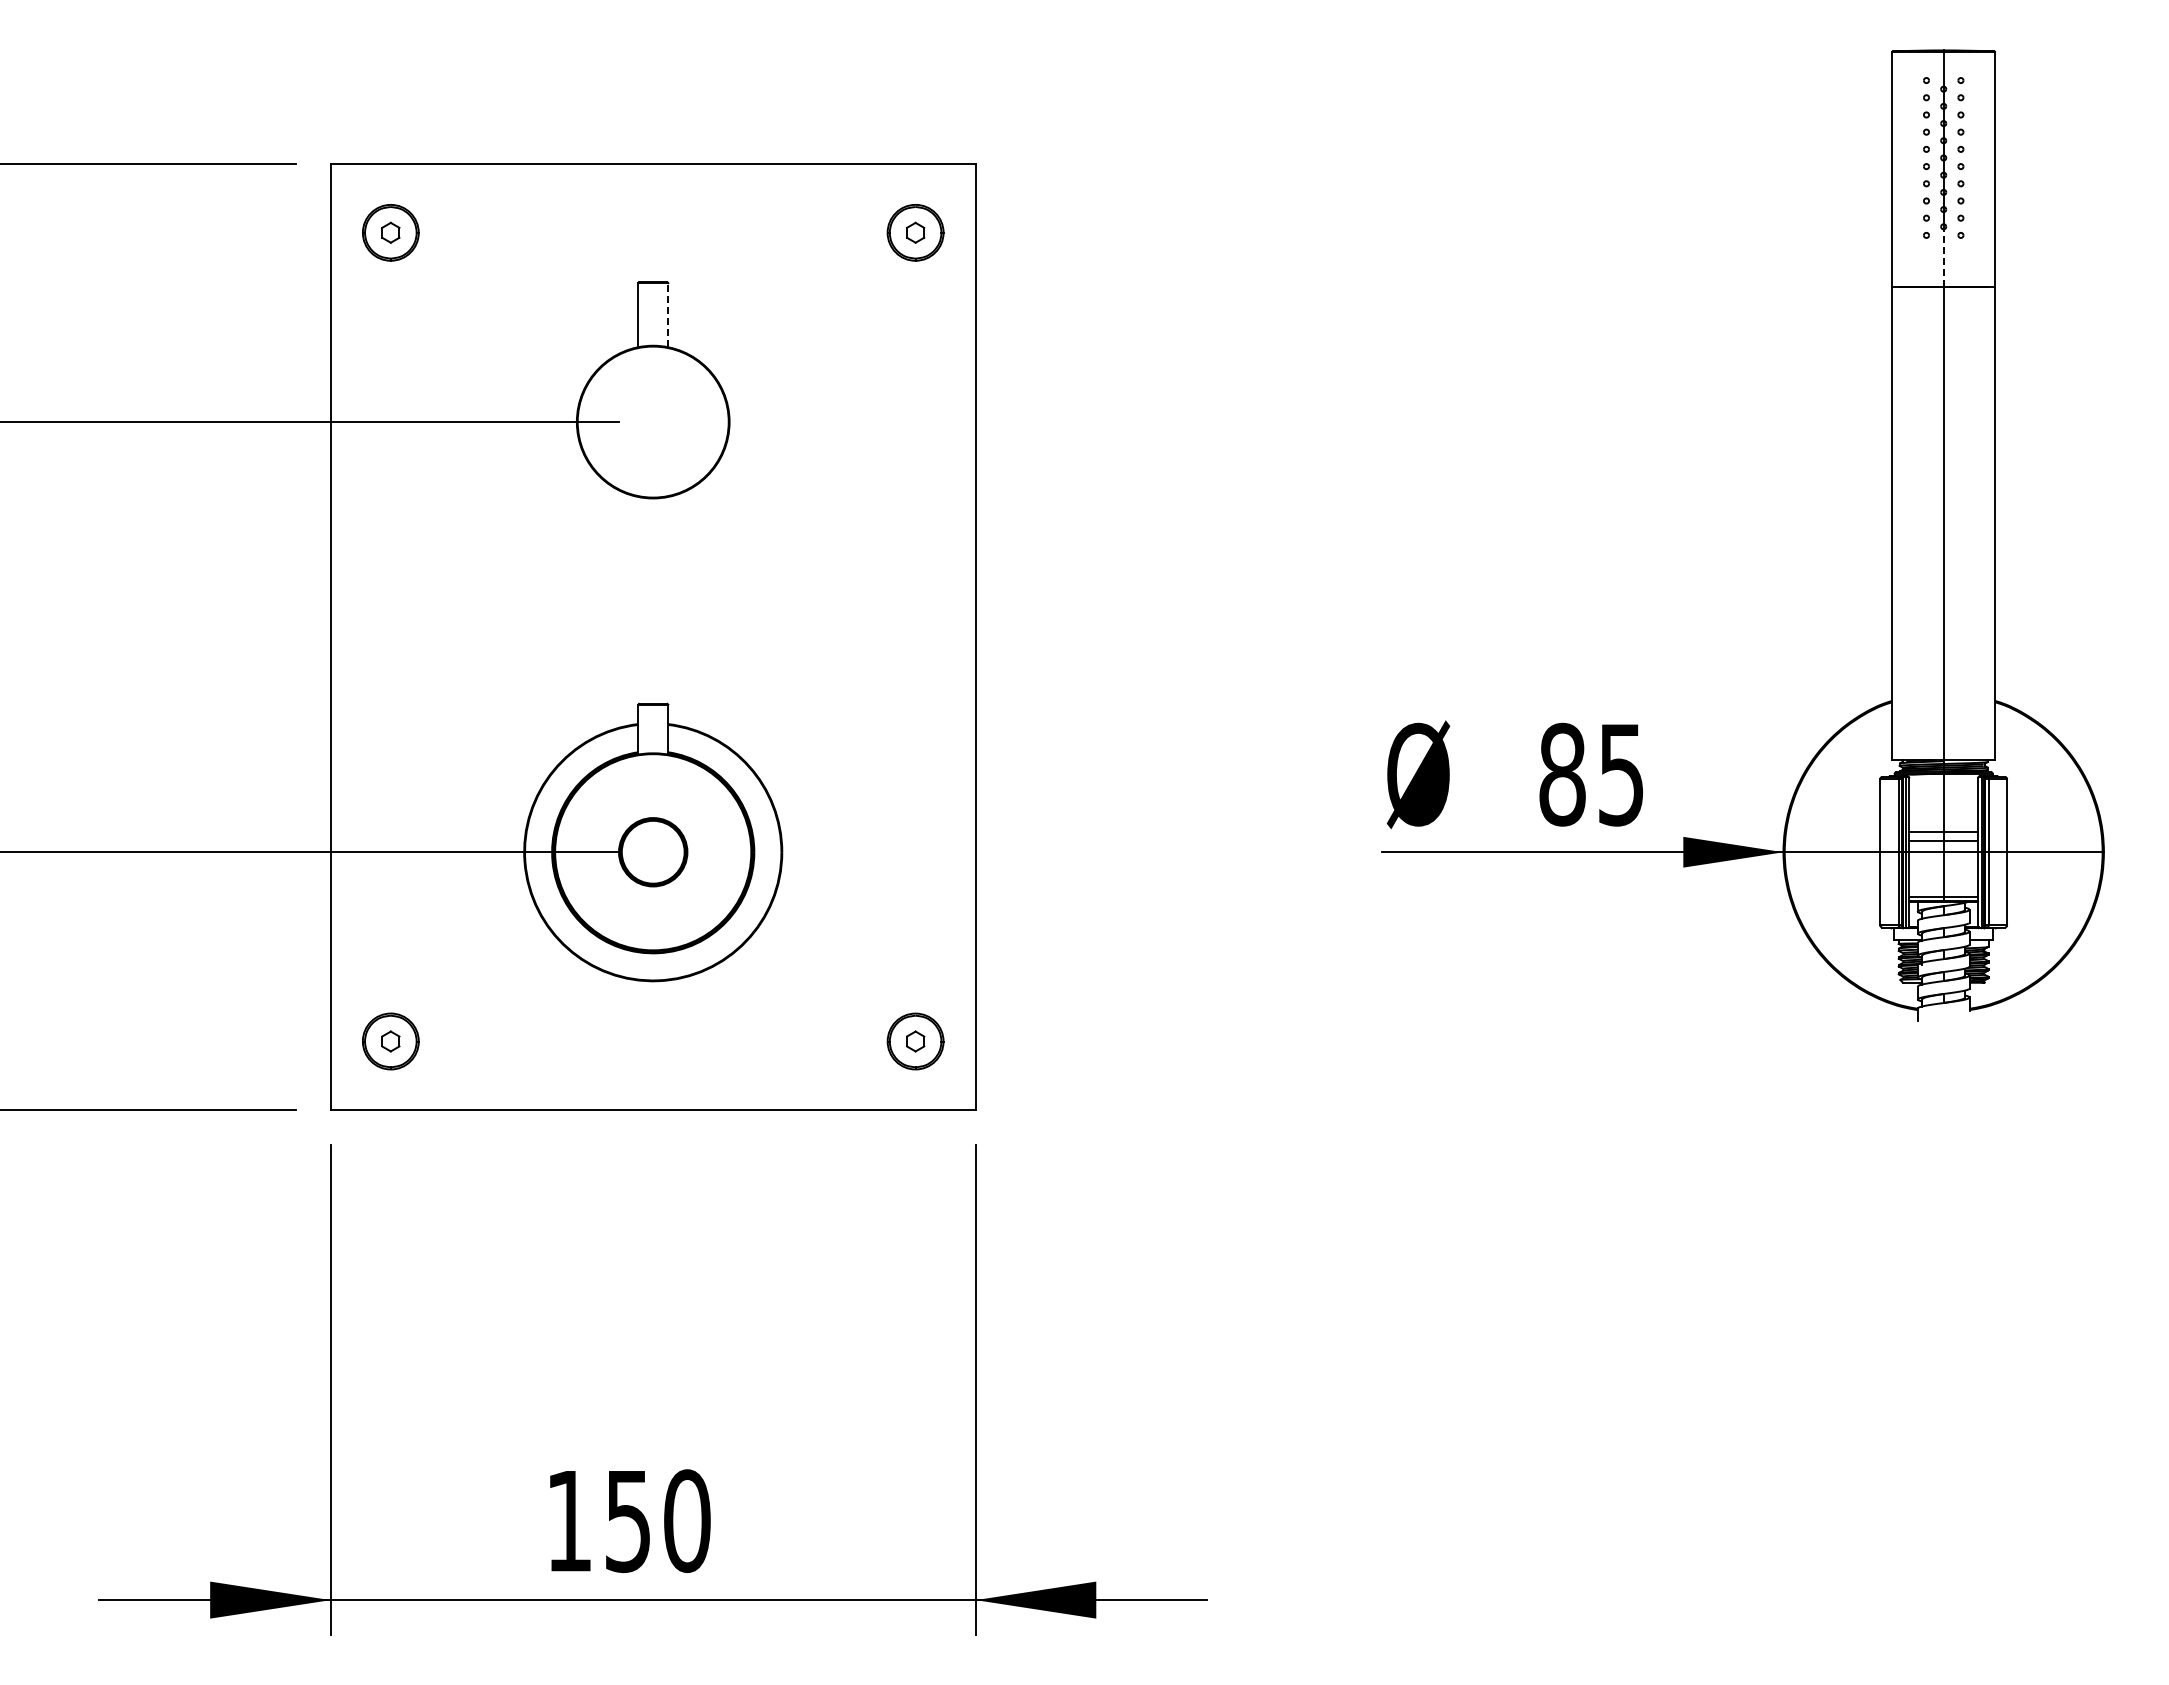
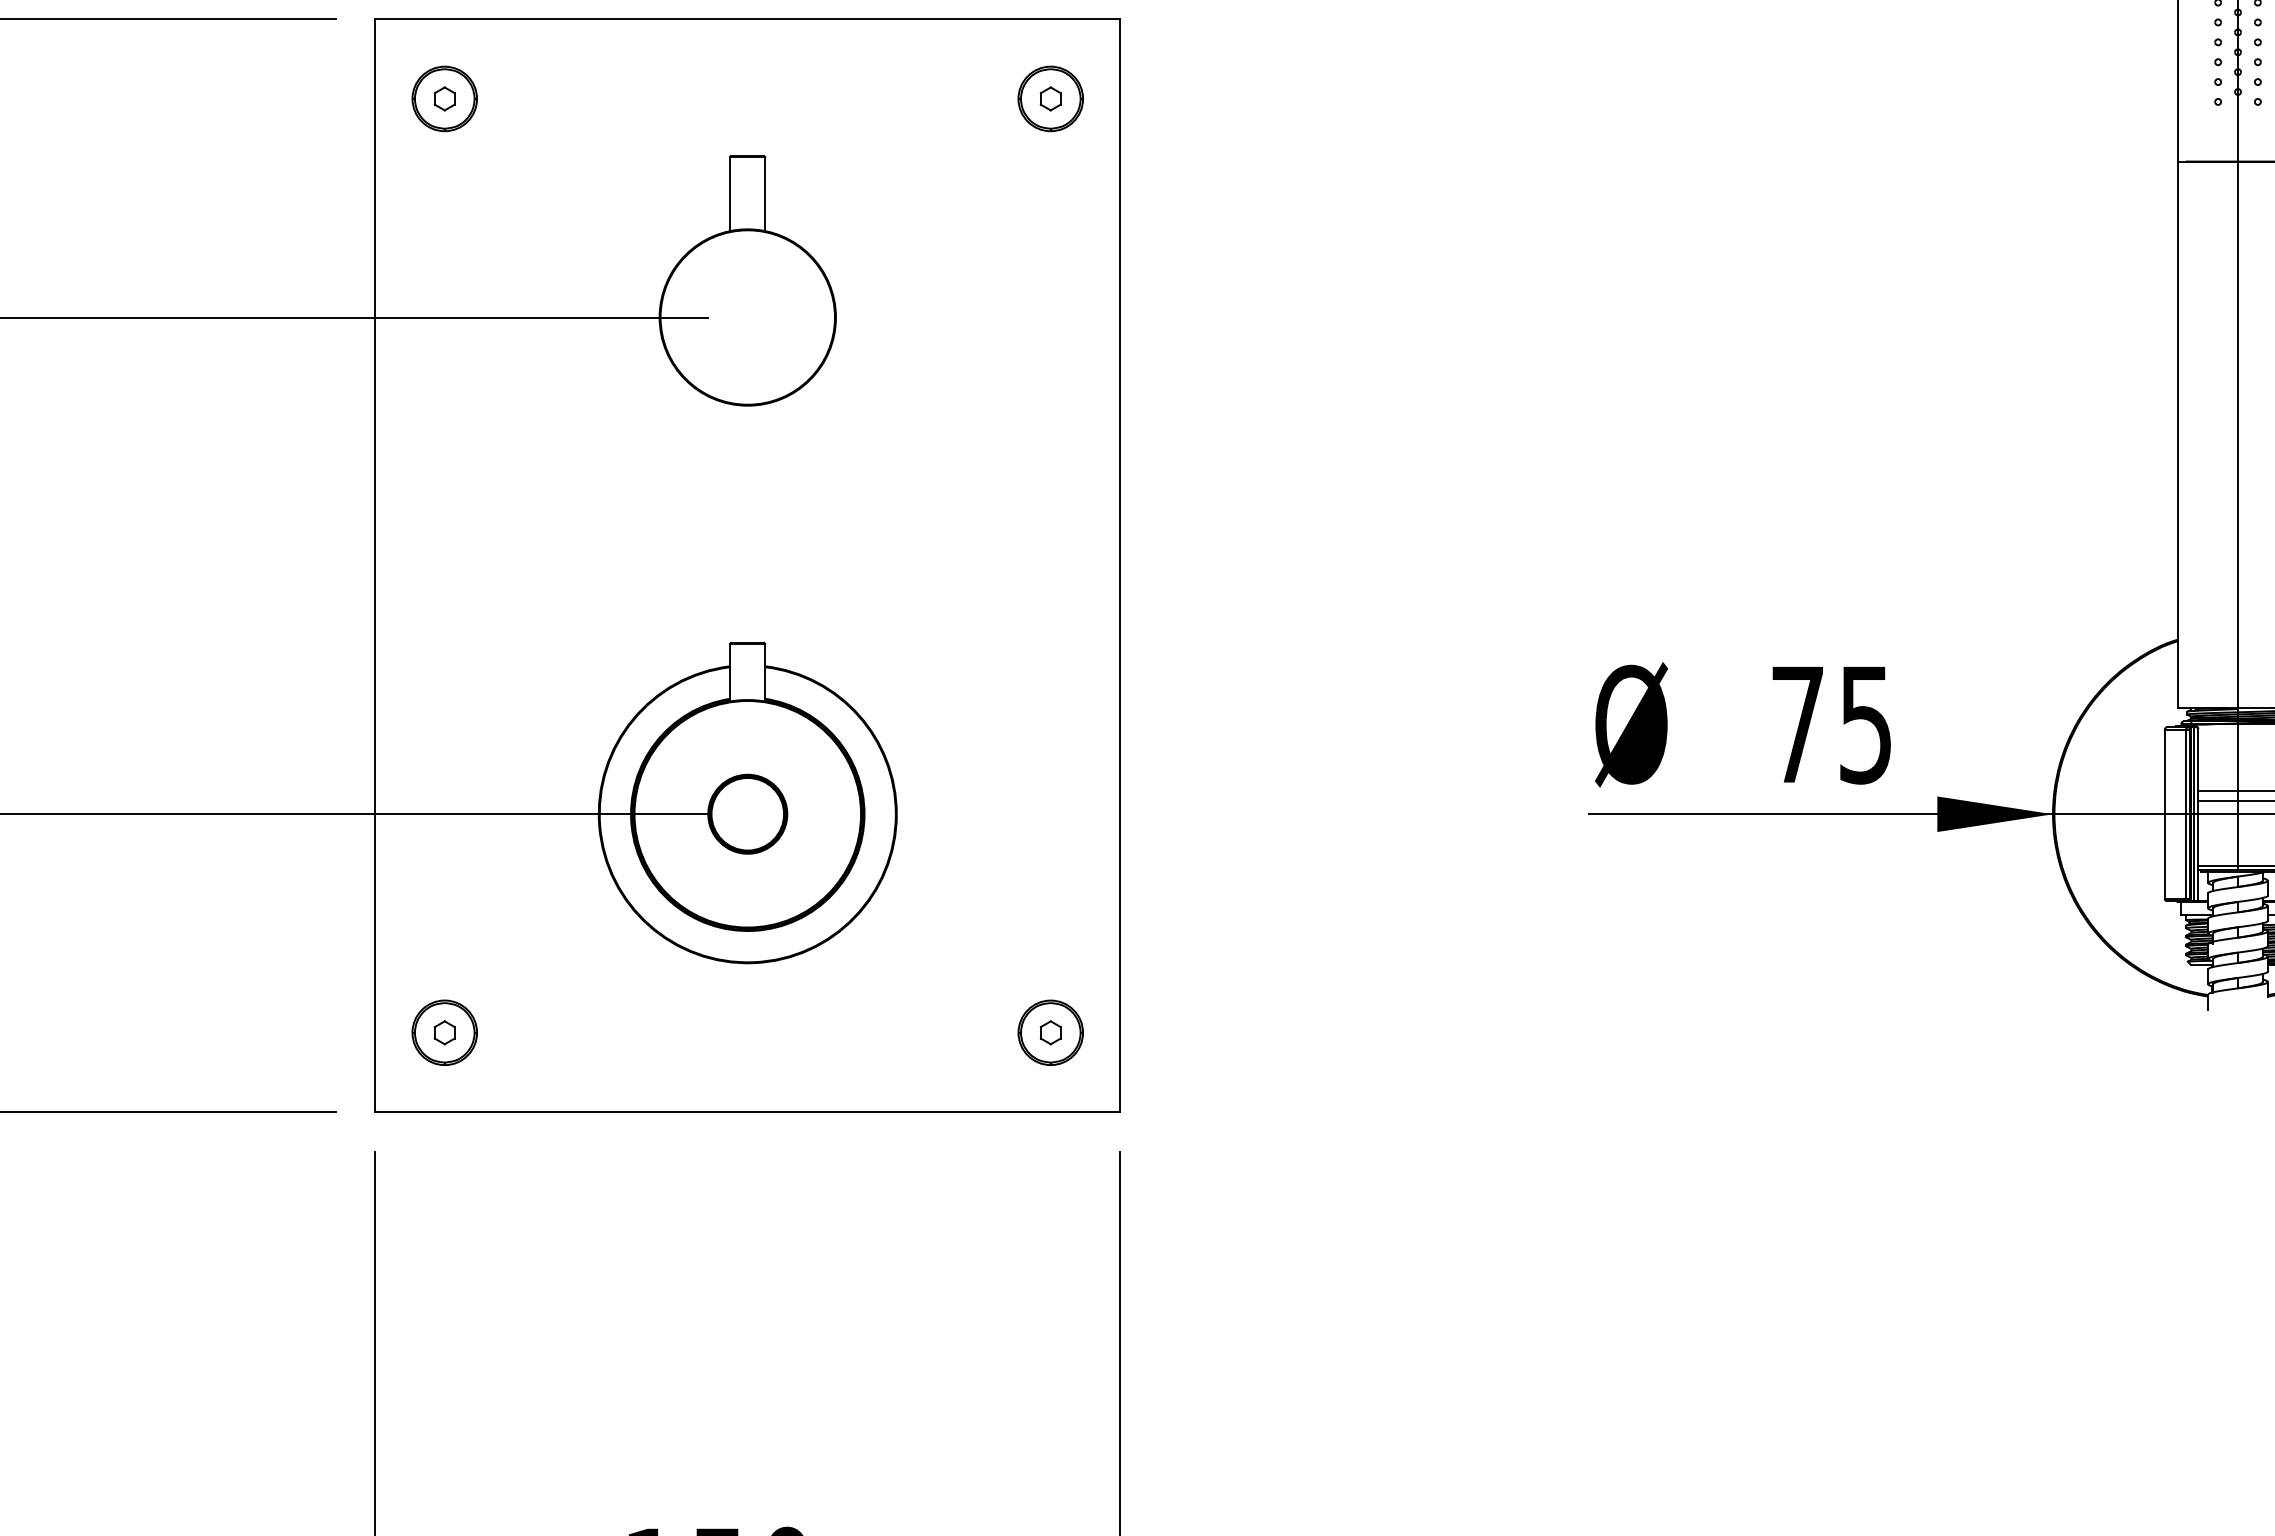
line: (1943, 258) -> (2237, 128), dashed -> solid
line: (668, 314) -> (765, 193), dashed -> solid
text: (1562, 774) -> (1797, 724), 85 -> 75

